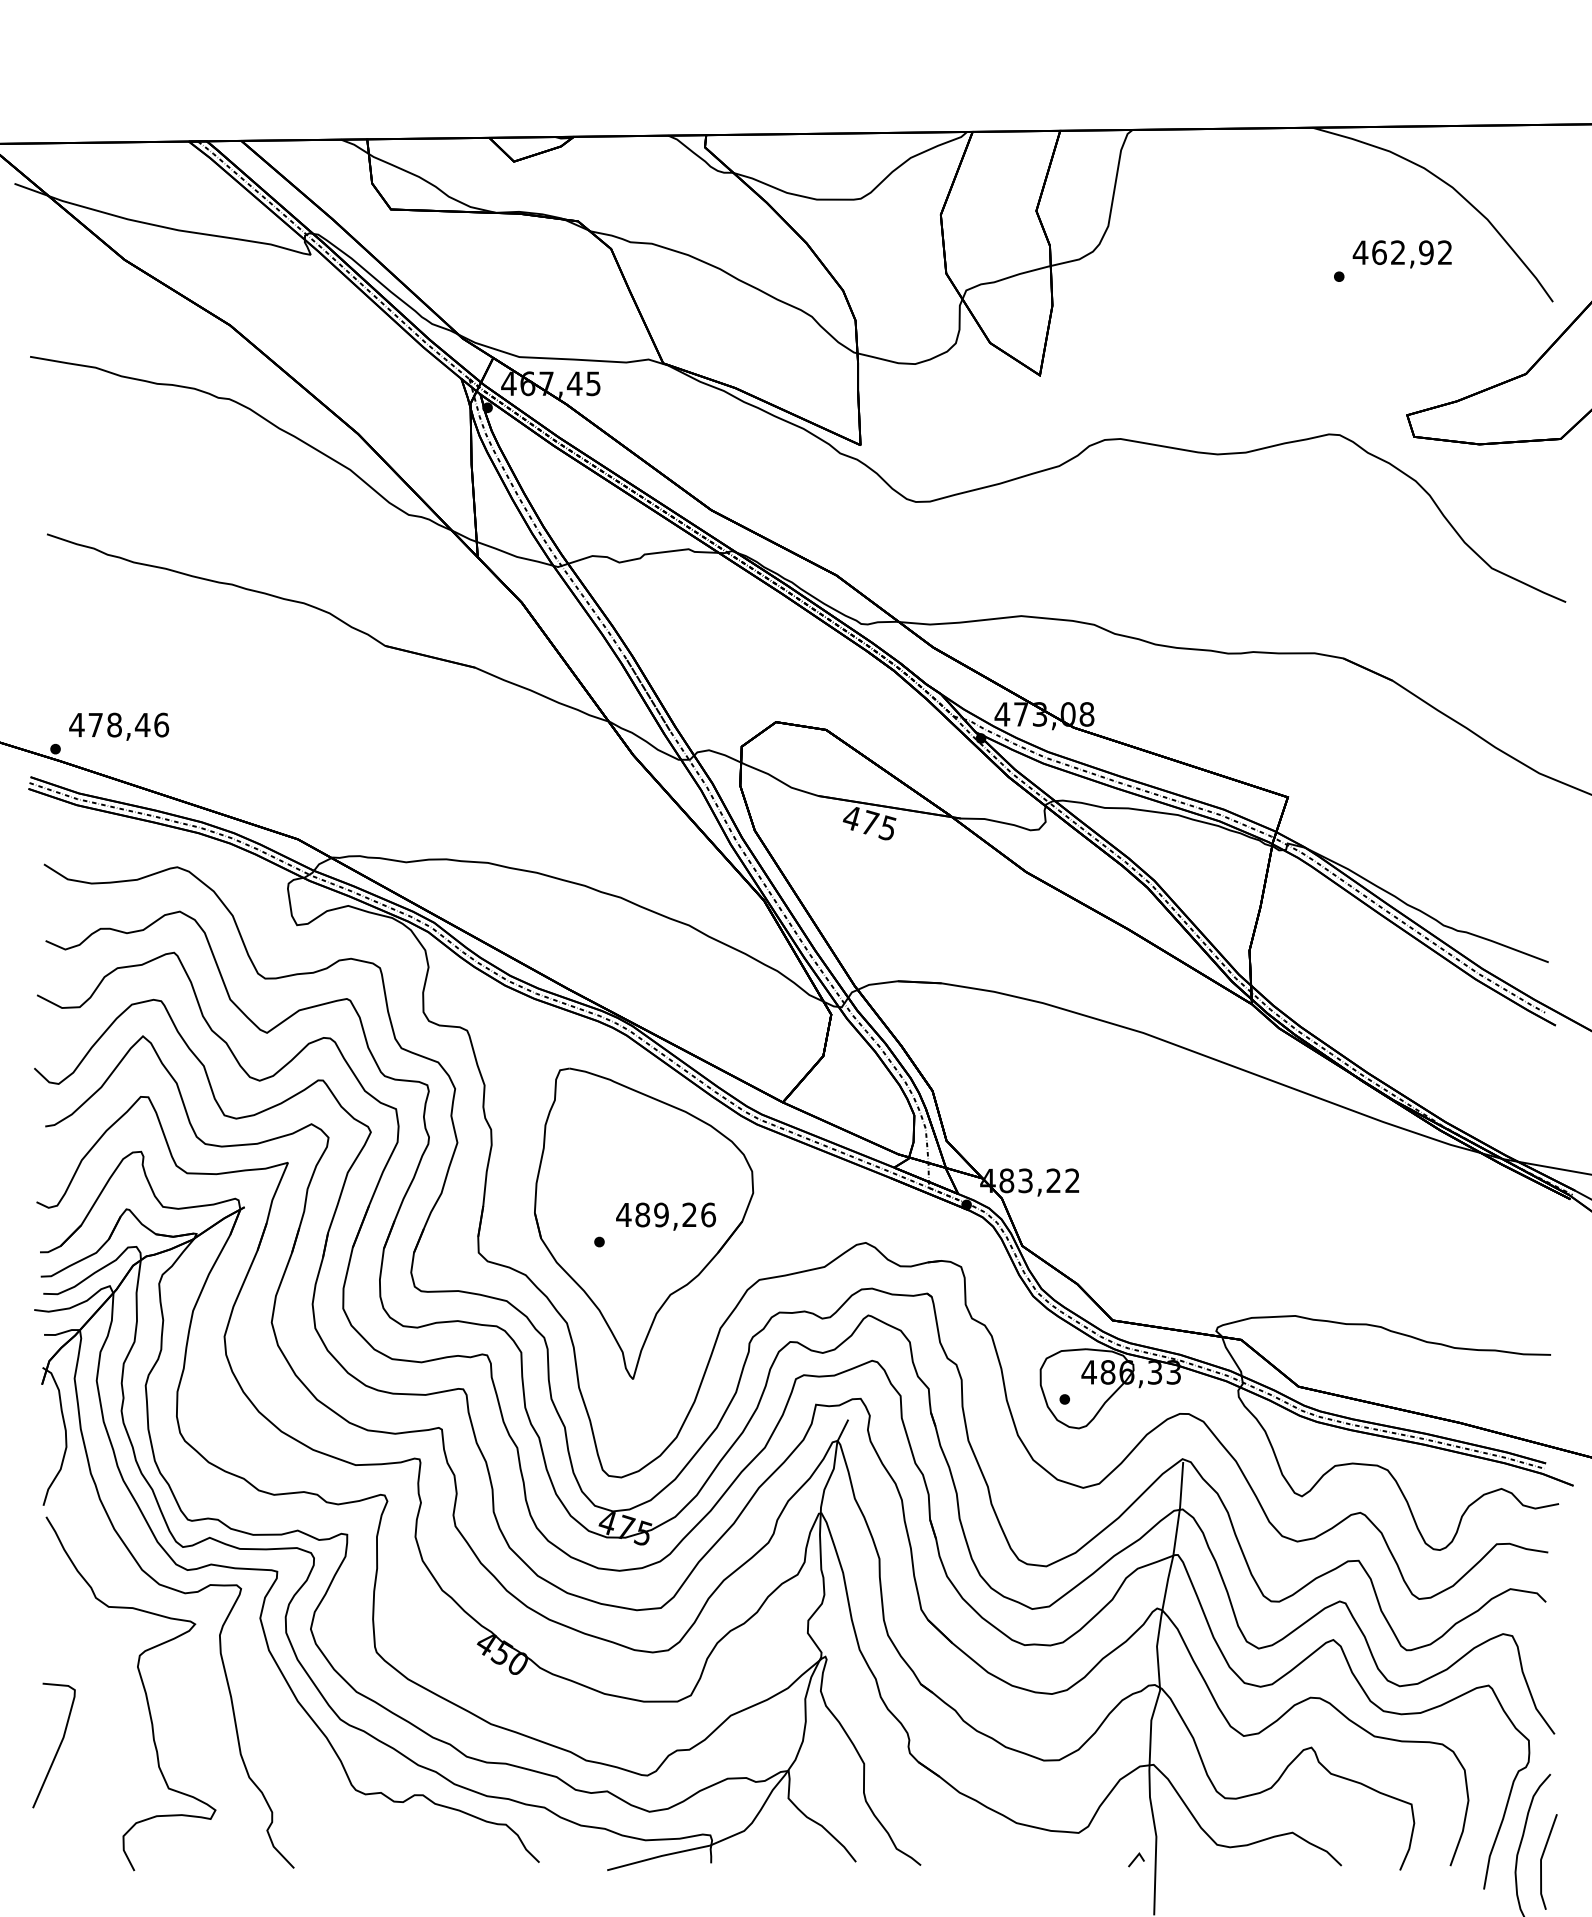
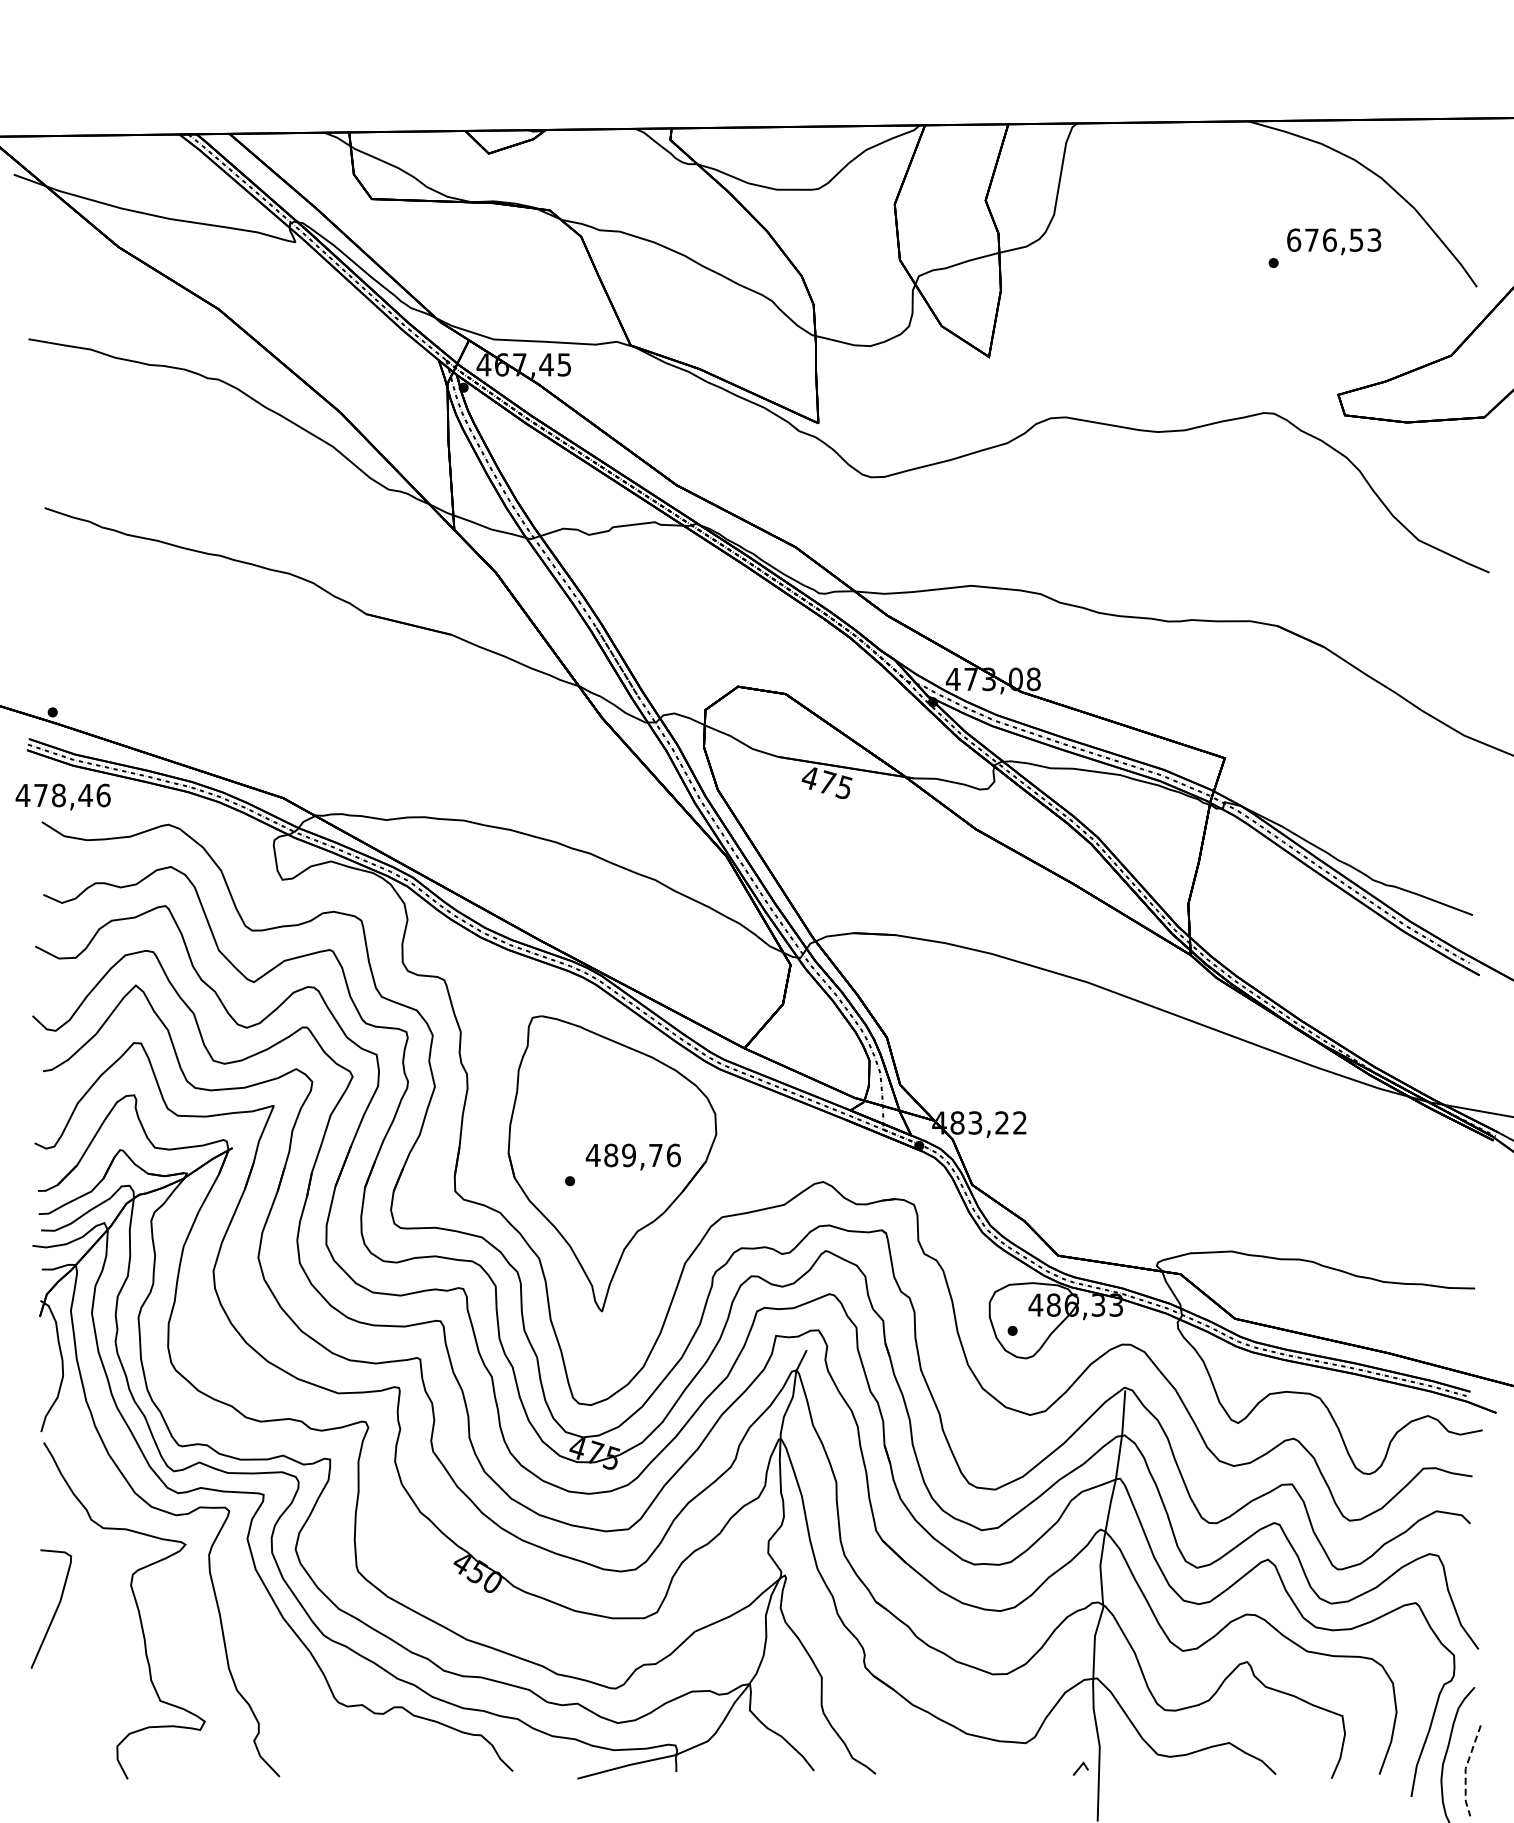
text: (1402, 251) -> (1333, 239), 462,92 -> 676,53
text: (118, 726) -> (62, 796), moved
text: (689, 1213) -> (655, 1154), 489,26 -> 489,76
curve: (58, 1745) -> (55, 1609), moved
line: (1540, 1861) -> (1465, 1770), solid -> dashed

